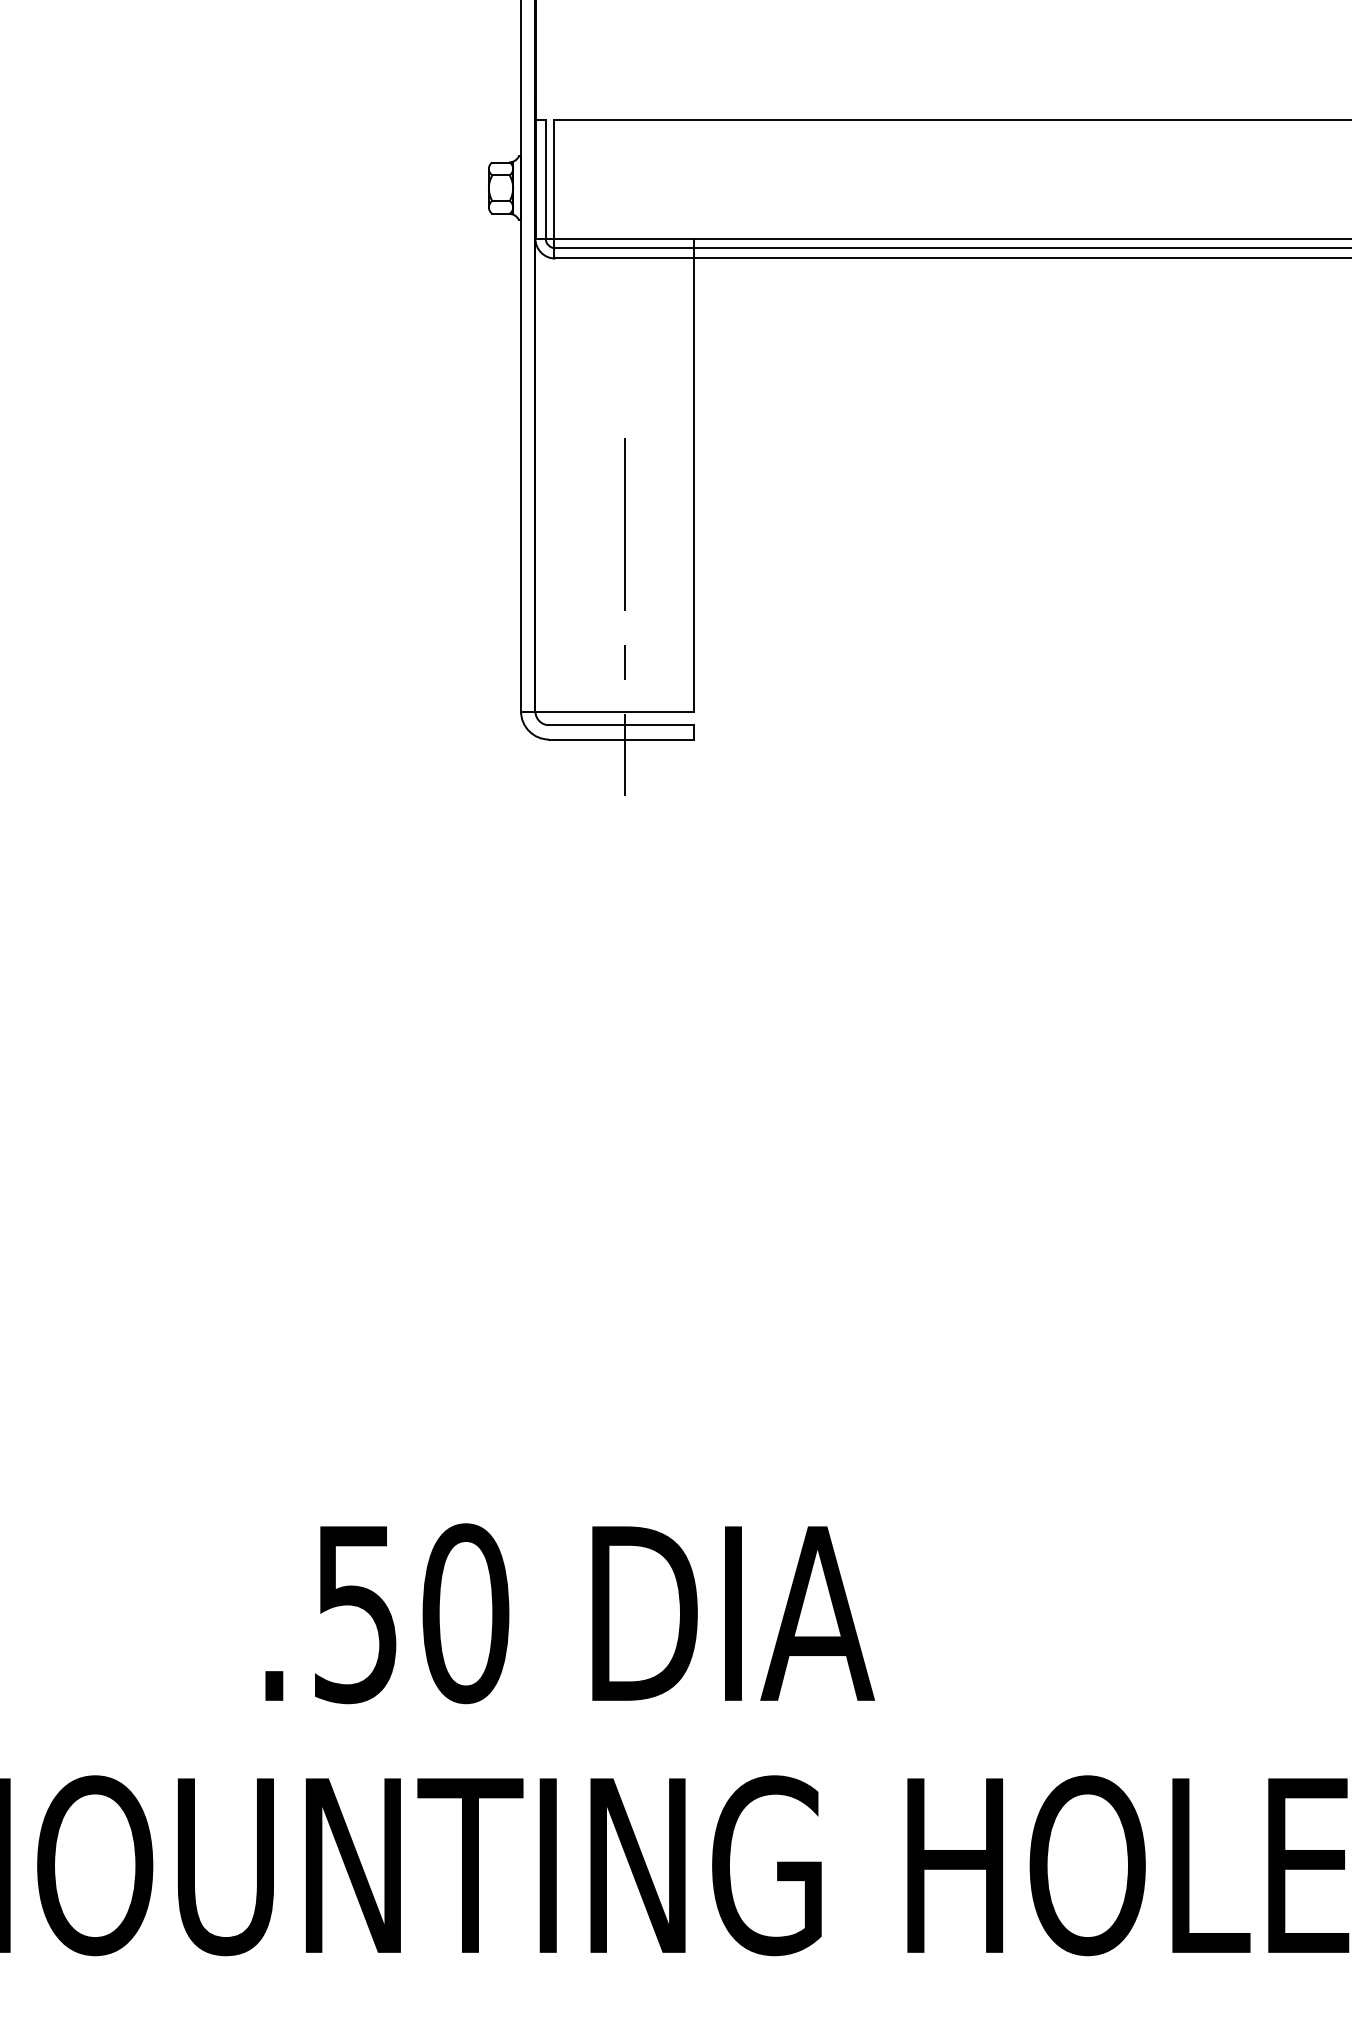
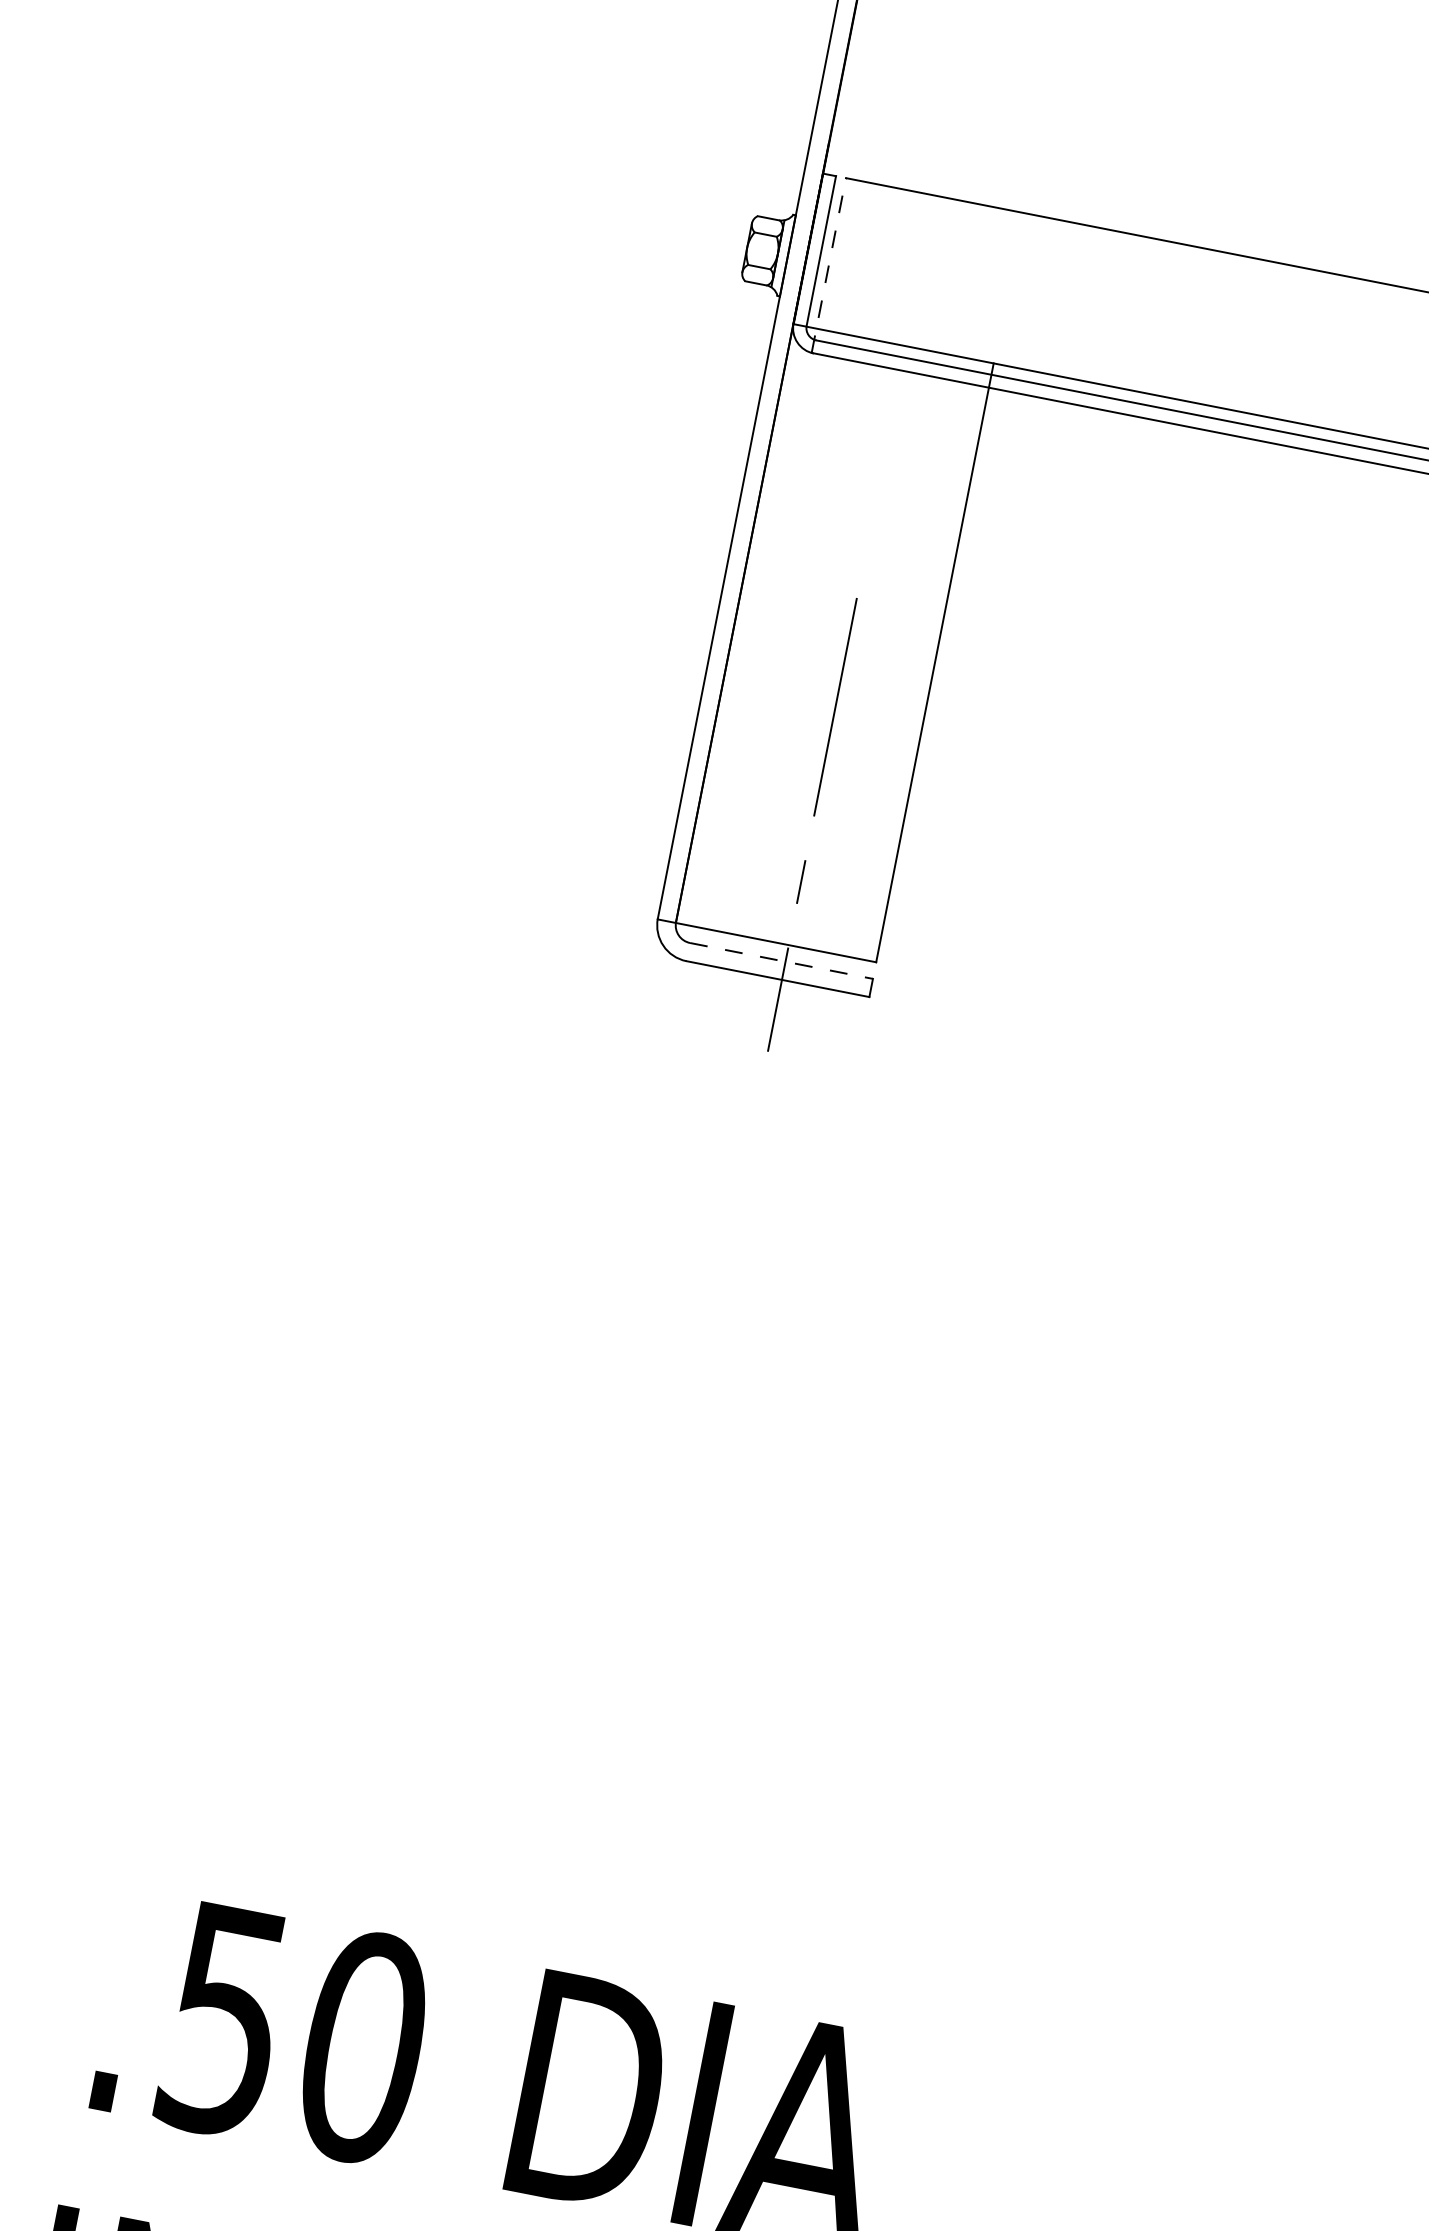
line: (553, 188) -> (828, 264), solid -> dashed
line: (621, 725) -> (781, 961), solid -> dashed

